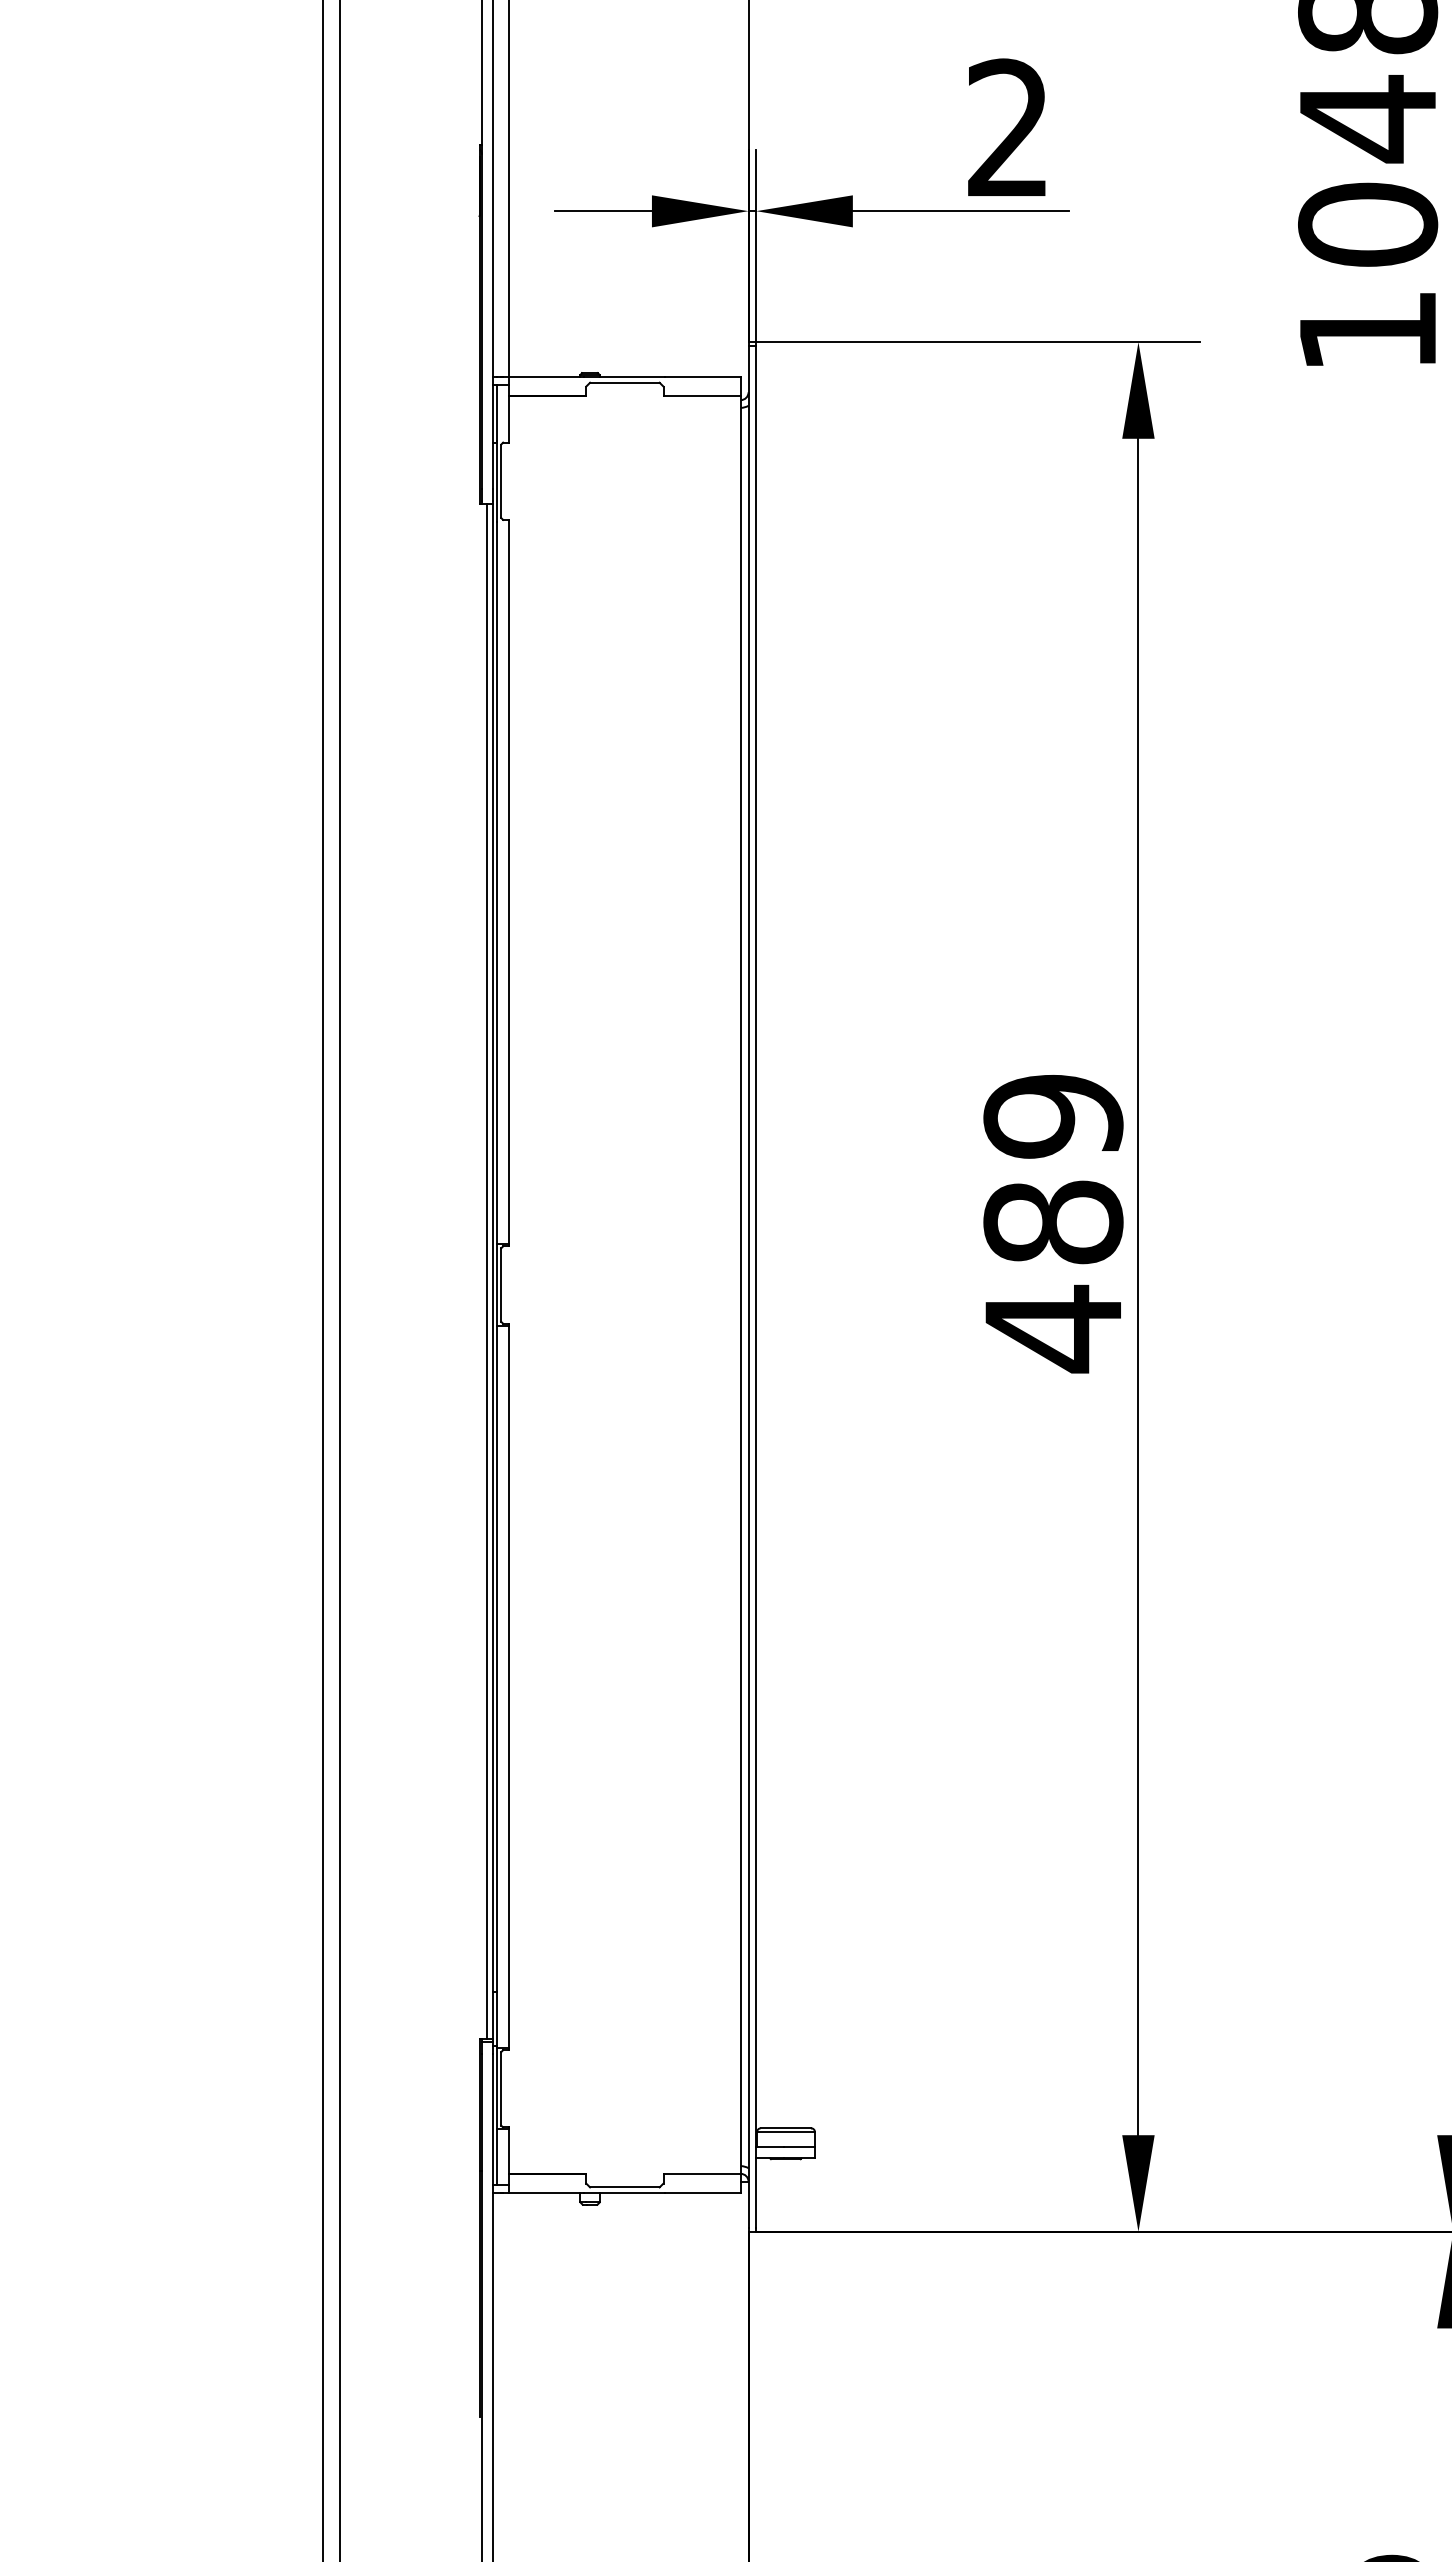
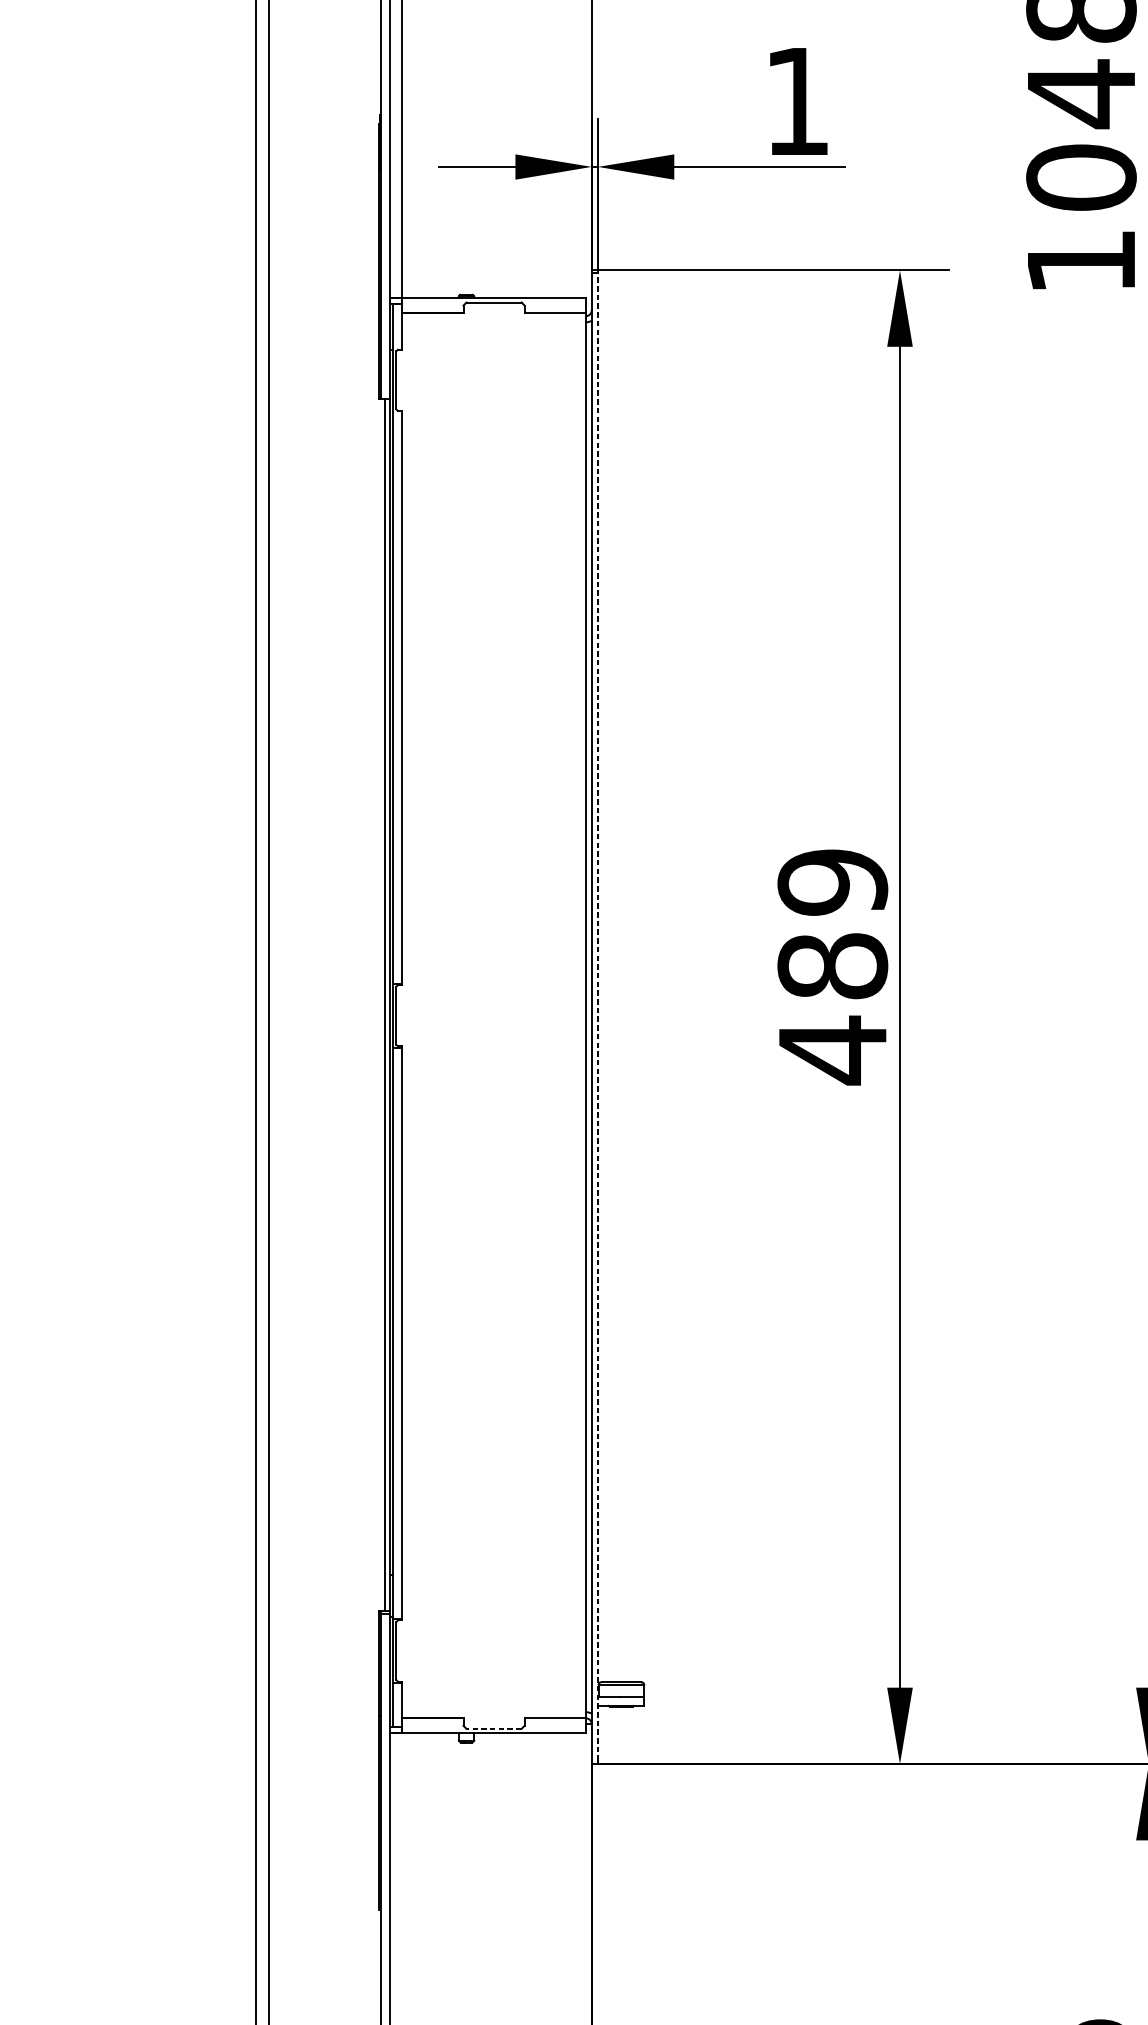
text: (1007, 127) -> (796, 100), 2 -> 1
line: (756, 1287) -> (598, 1017), solid -> dashed
line: (624, 2187) -> (493, 1728), solid -> dashed

